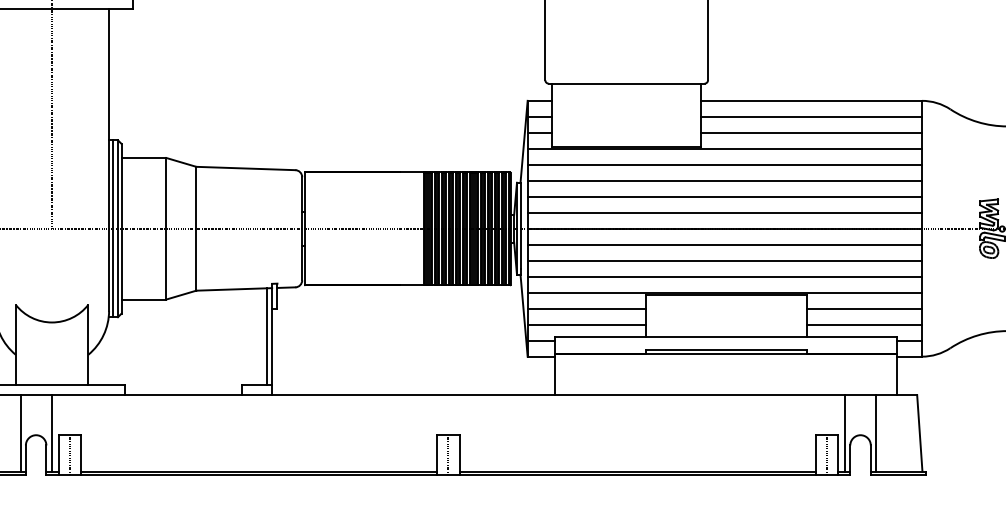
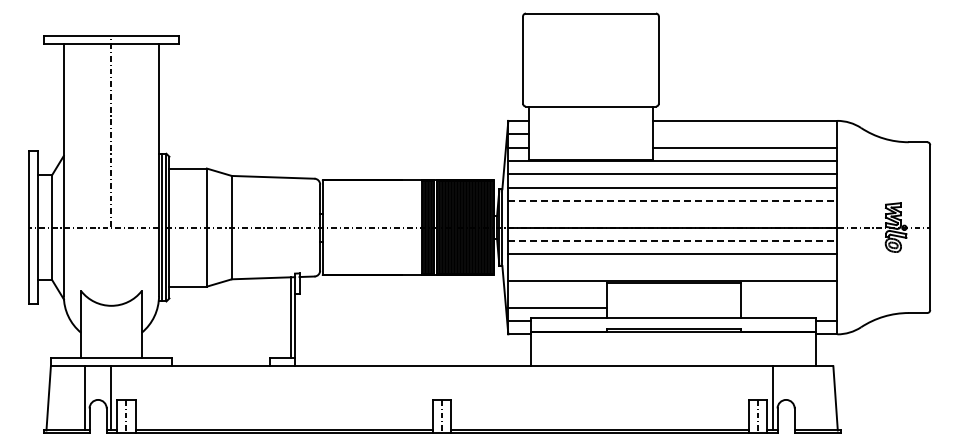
line: (810, 117) -> (744, 134), removed
line: (724, 196) -> (672, 200), solid -> dashed
line: (724, 213) -> (672, 214), removed
line: (724, 244) -> (672, 240), solid -> dashed
line: (724, 276) -> (672, 267), removed
line: (586, 308) -> (557, 294), removed
line: (864, 308) -> (789, 294), removed
line: (864, 324) -> (789, 307), removed
line: (875, 433) -> (798, 398), removed

